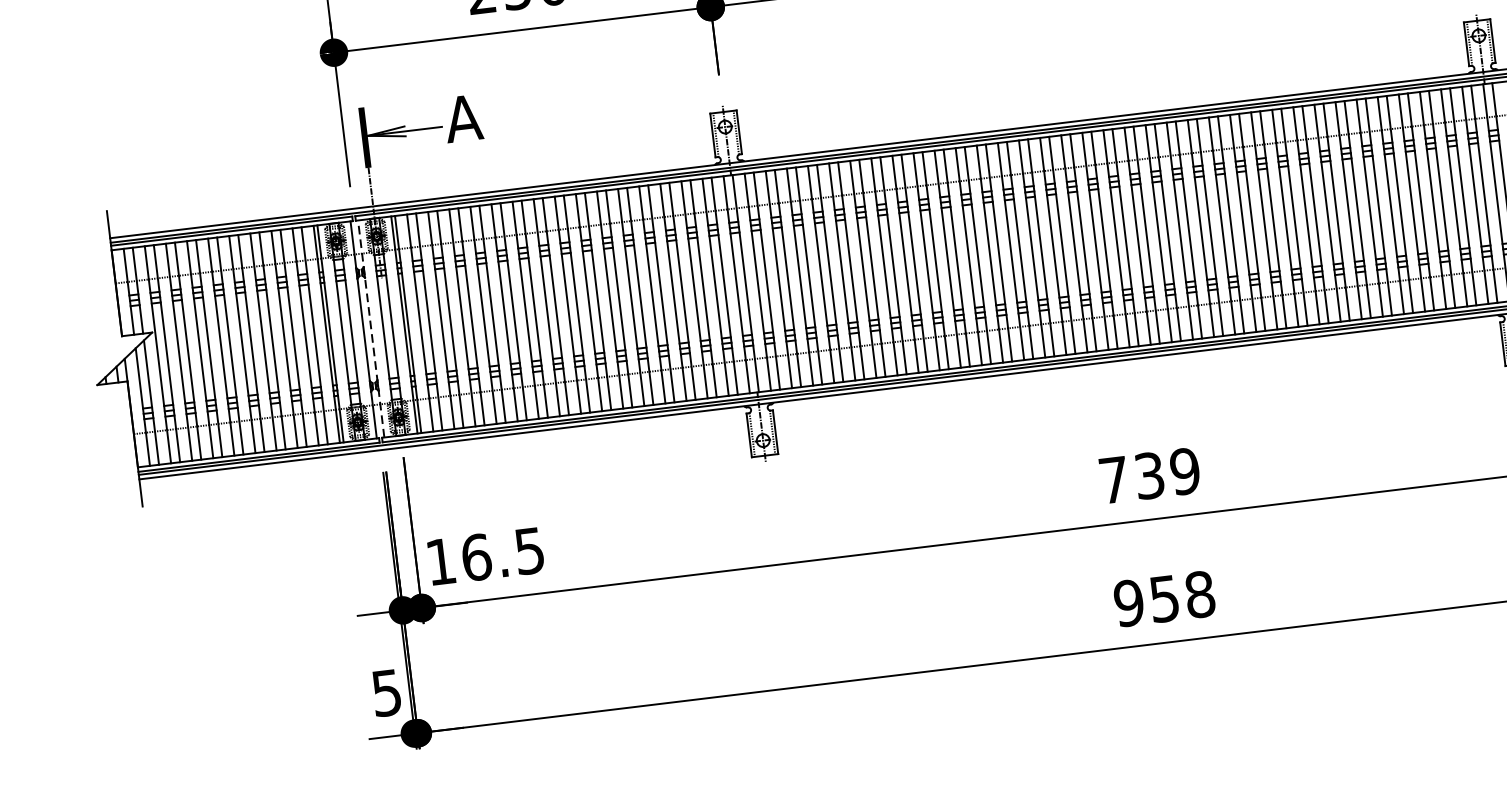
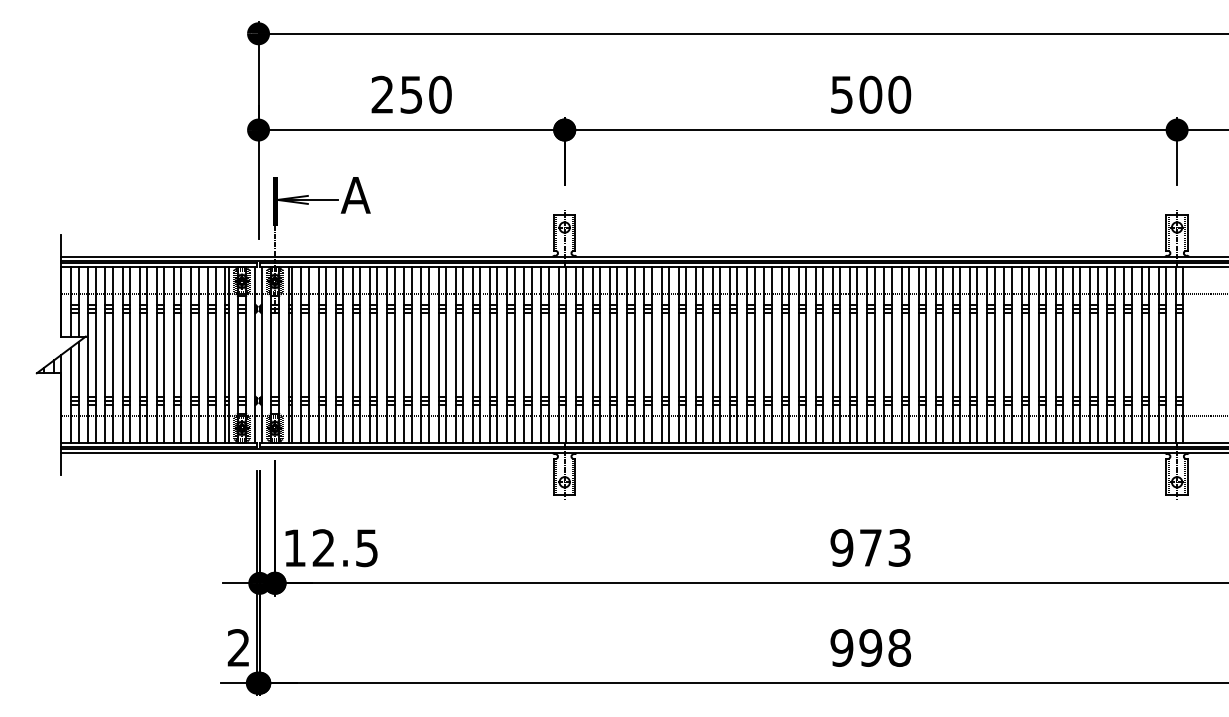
line: (371, 328) -> (261, 354), dashed -> solid
text: (1149, 475) -> (870, 547), 739 -> 973
text: (476, 558) -> (323, 548), 16.5 -> 12.5
text: (1164, 598) -> (870, 647), 958 -> 998
text: (386, 692) -> (238, 647), 5 -> 2

